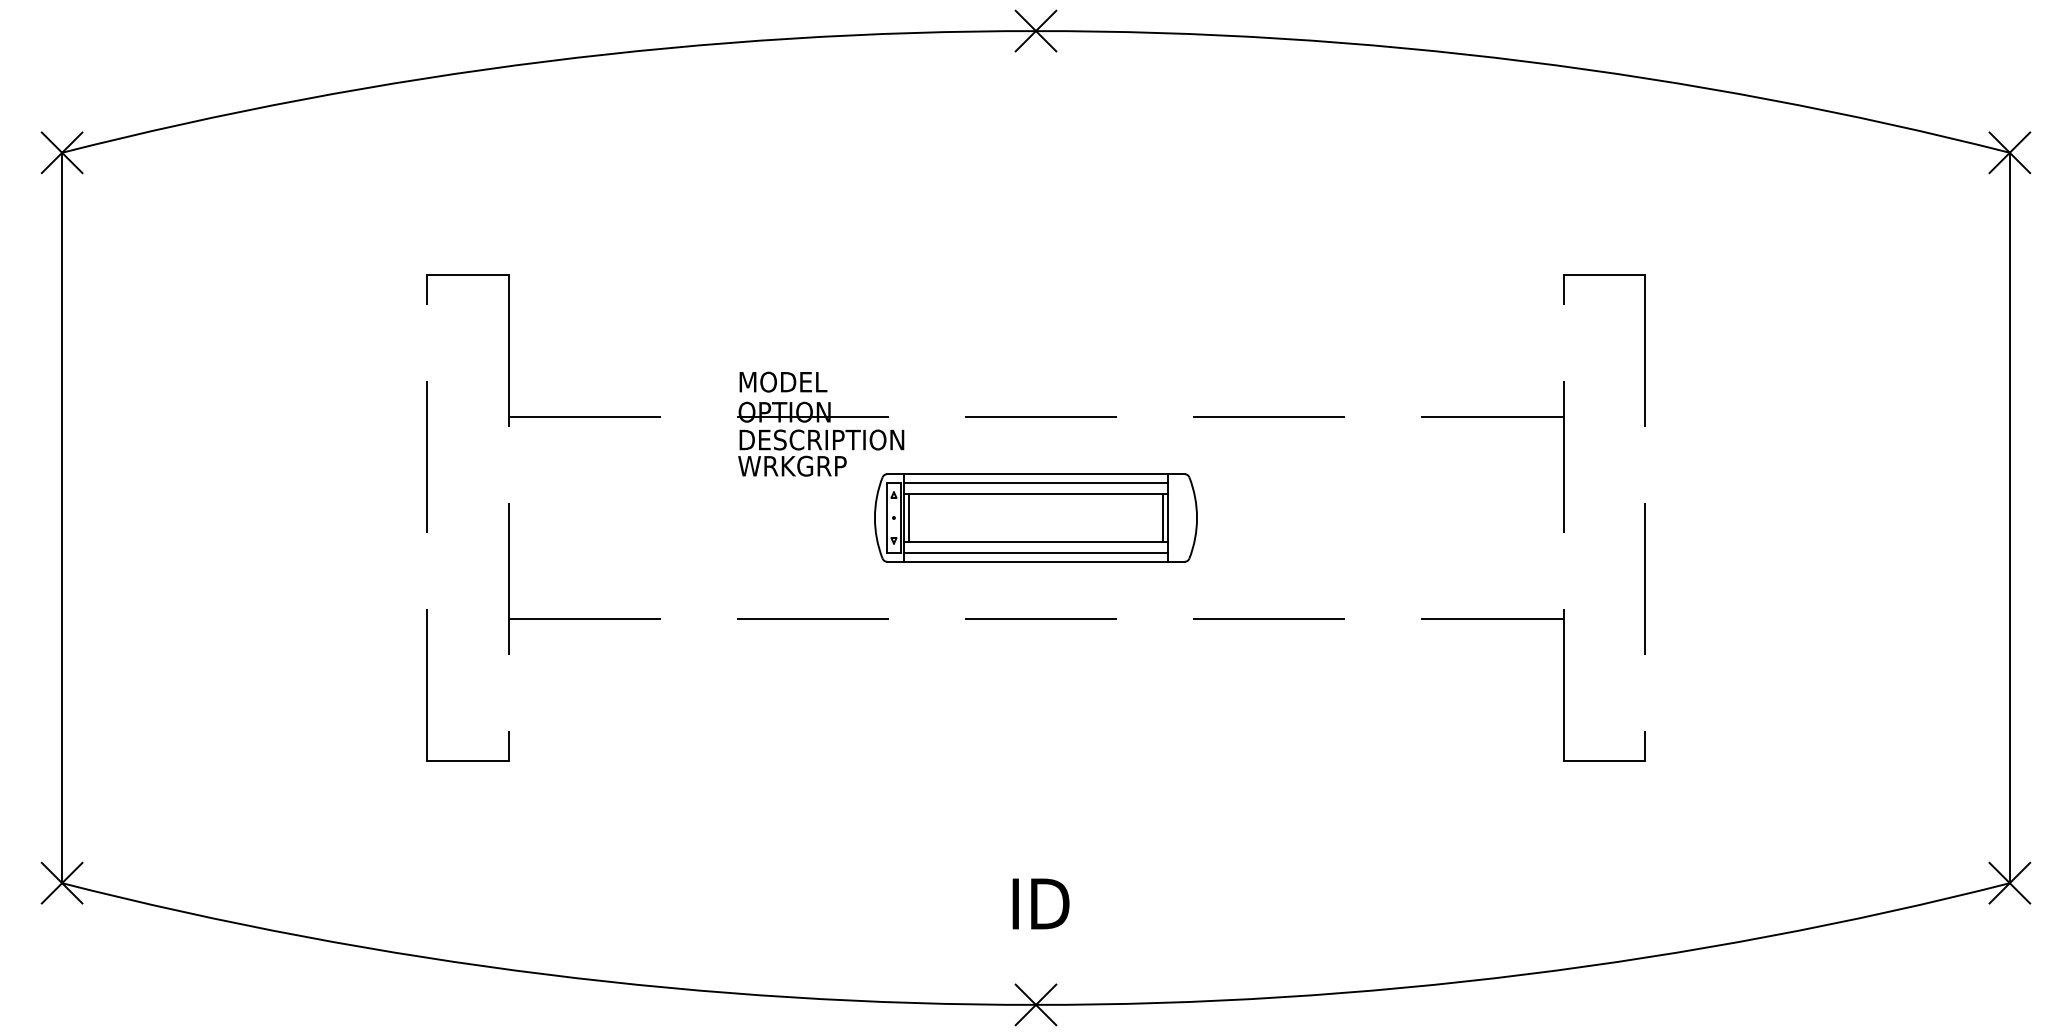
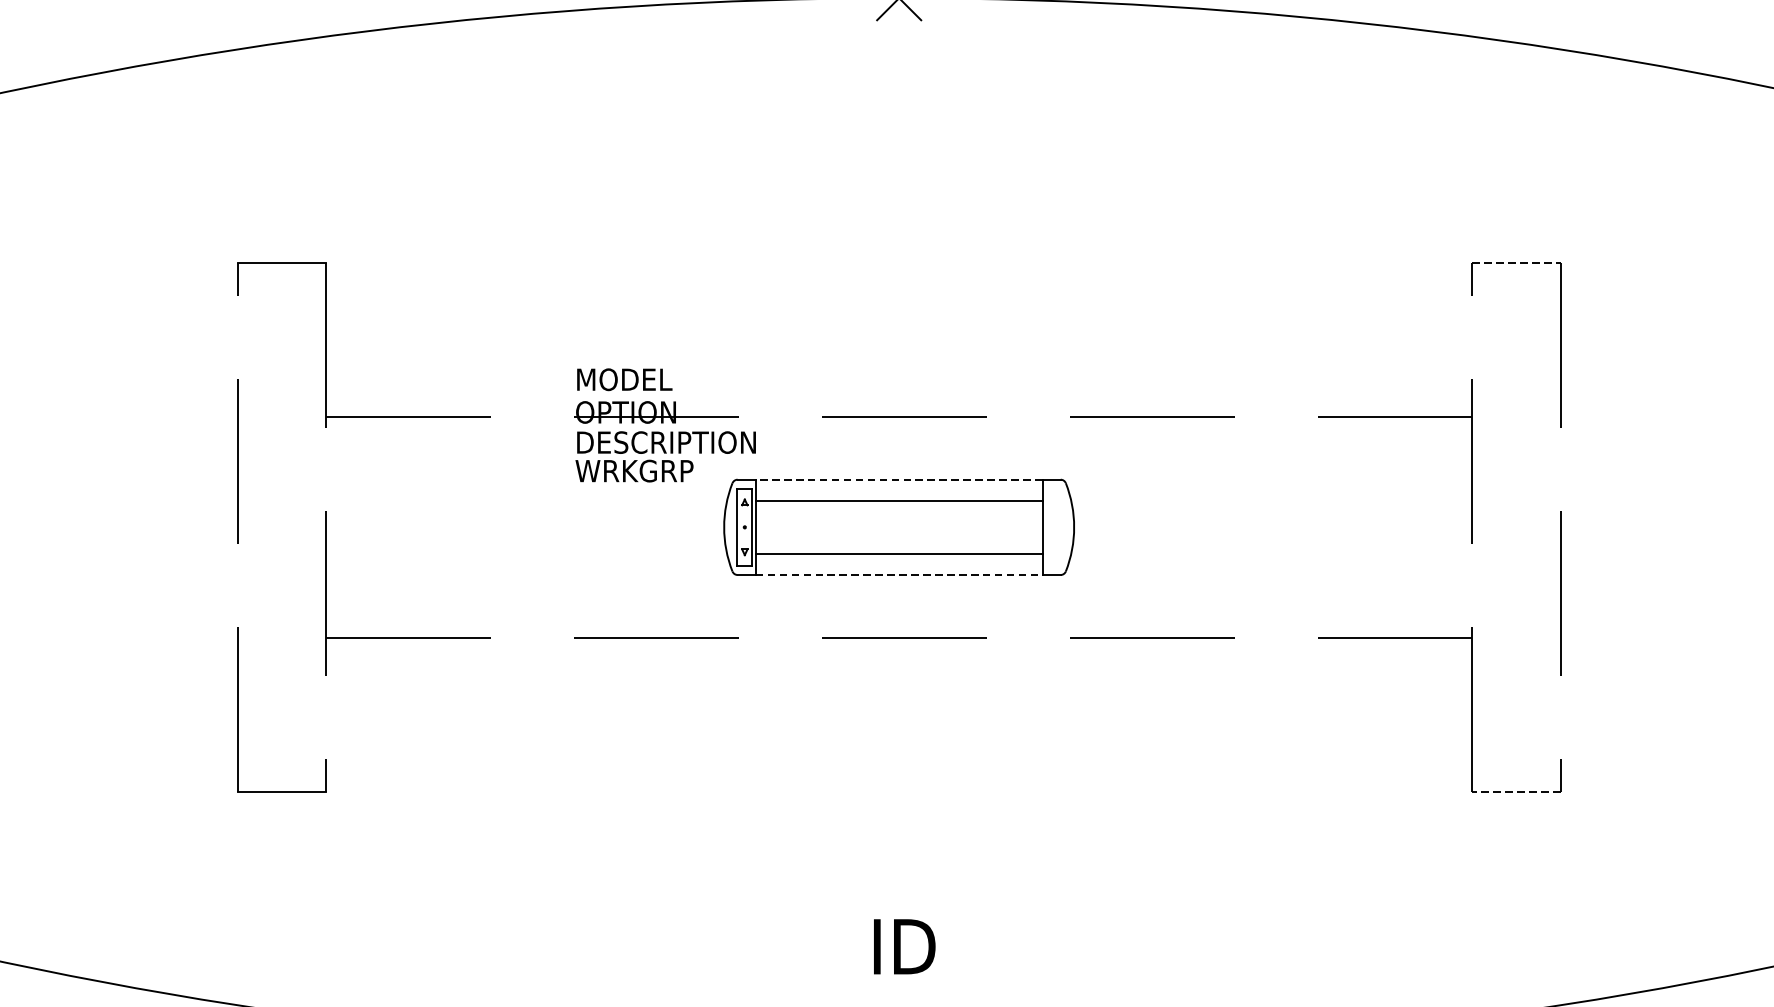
line: (1604, 274) -> (1516, 262), solid -> dashed
line: (1035, 474) -> (898, 480), solid -> dashed
line: (1035, 483) -> (898, 489), removed
line: (909, 517) -> (761, 526), removed
line: (1162, 517) -> (1036, 526), removed
line: (1035, 553) -> (898, 565), removed
line: (1035, 561) -> (898, 574), solid -> dashed
line: (1604, 761) -> (1516, 791), solid -> dashed

